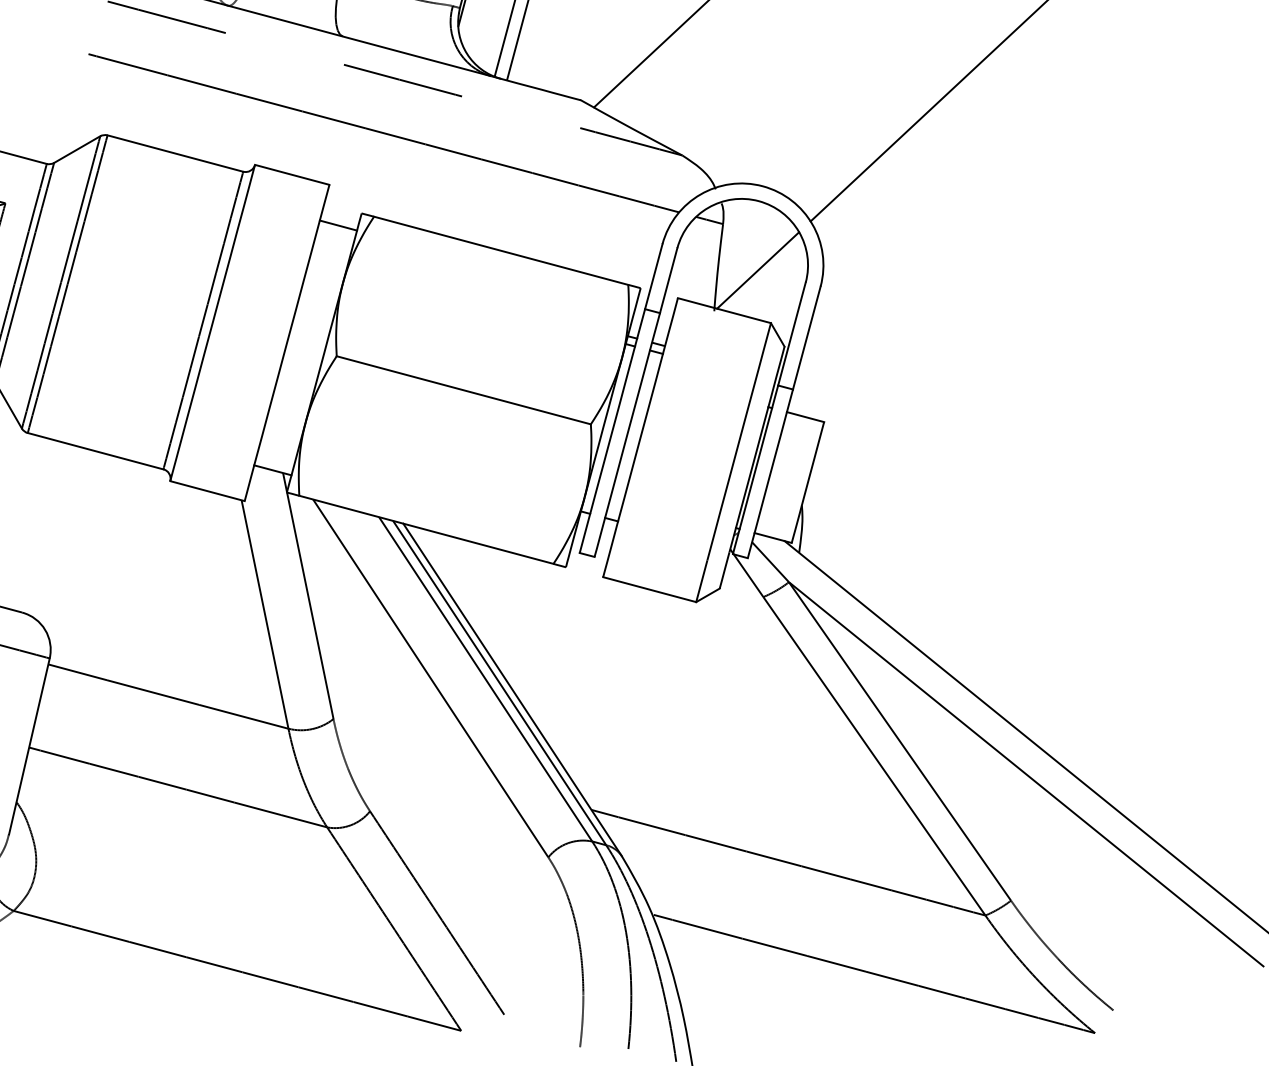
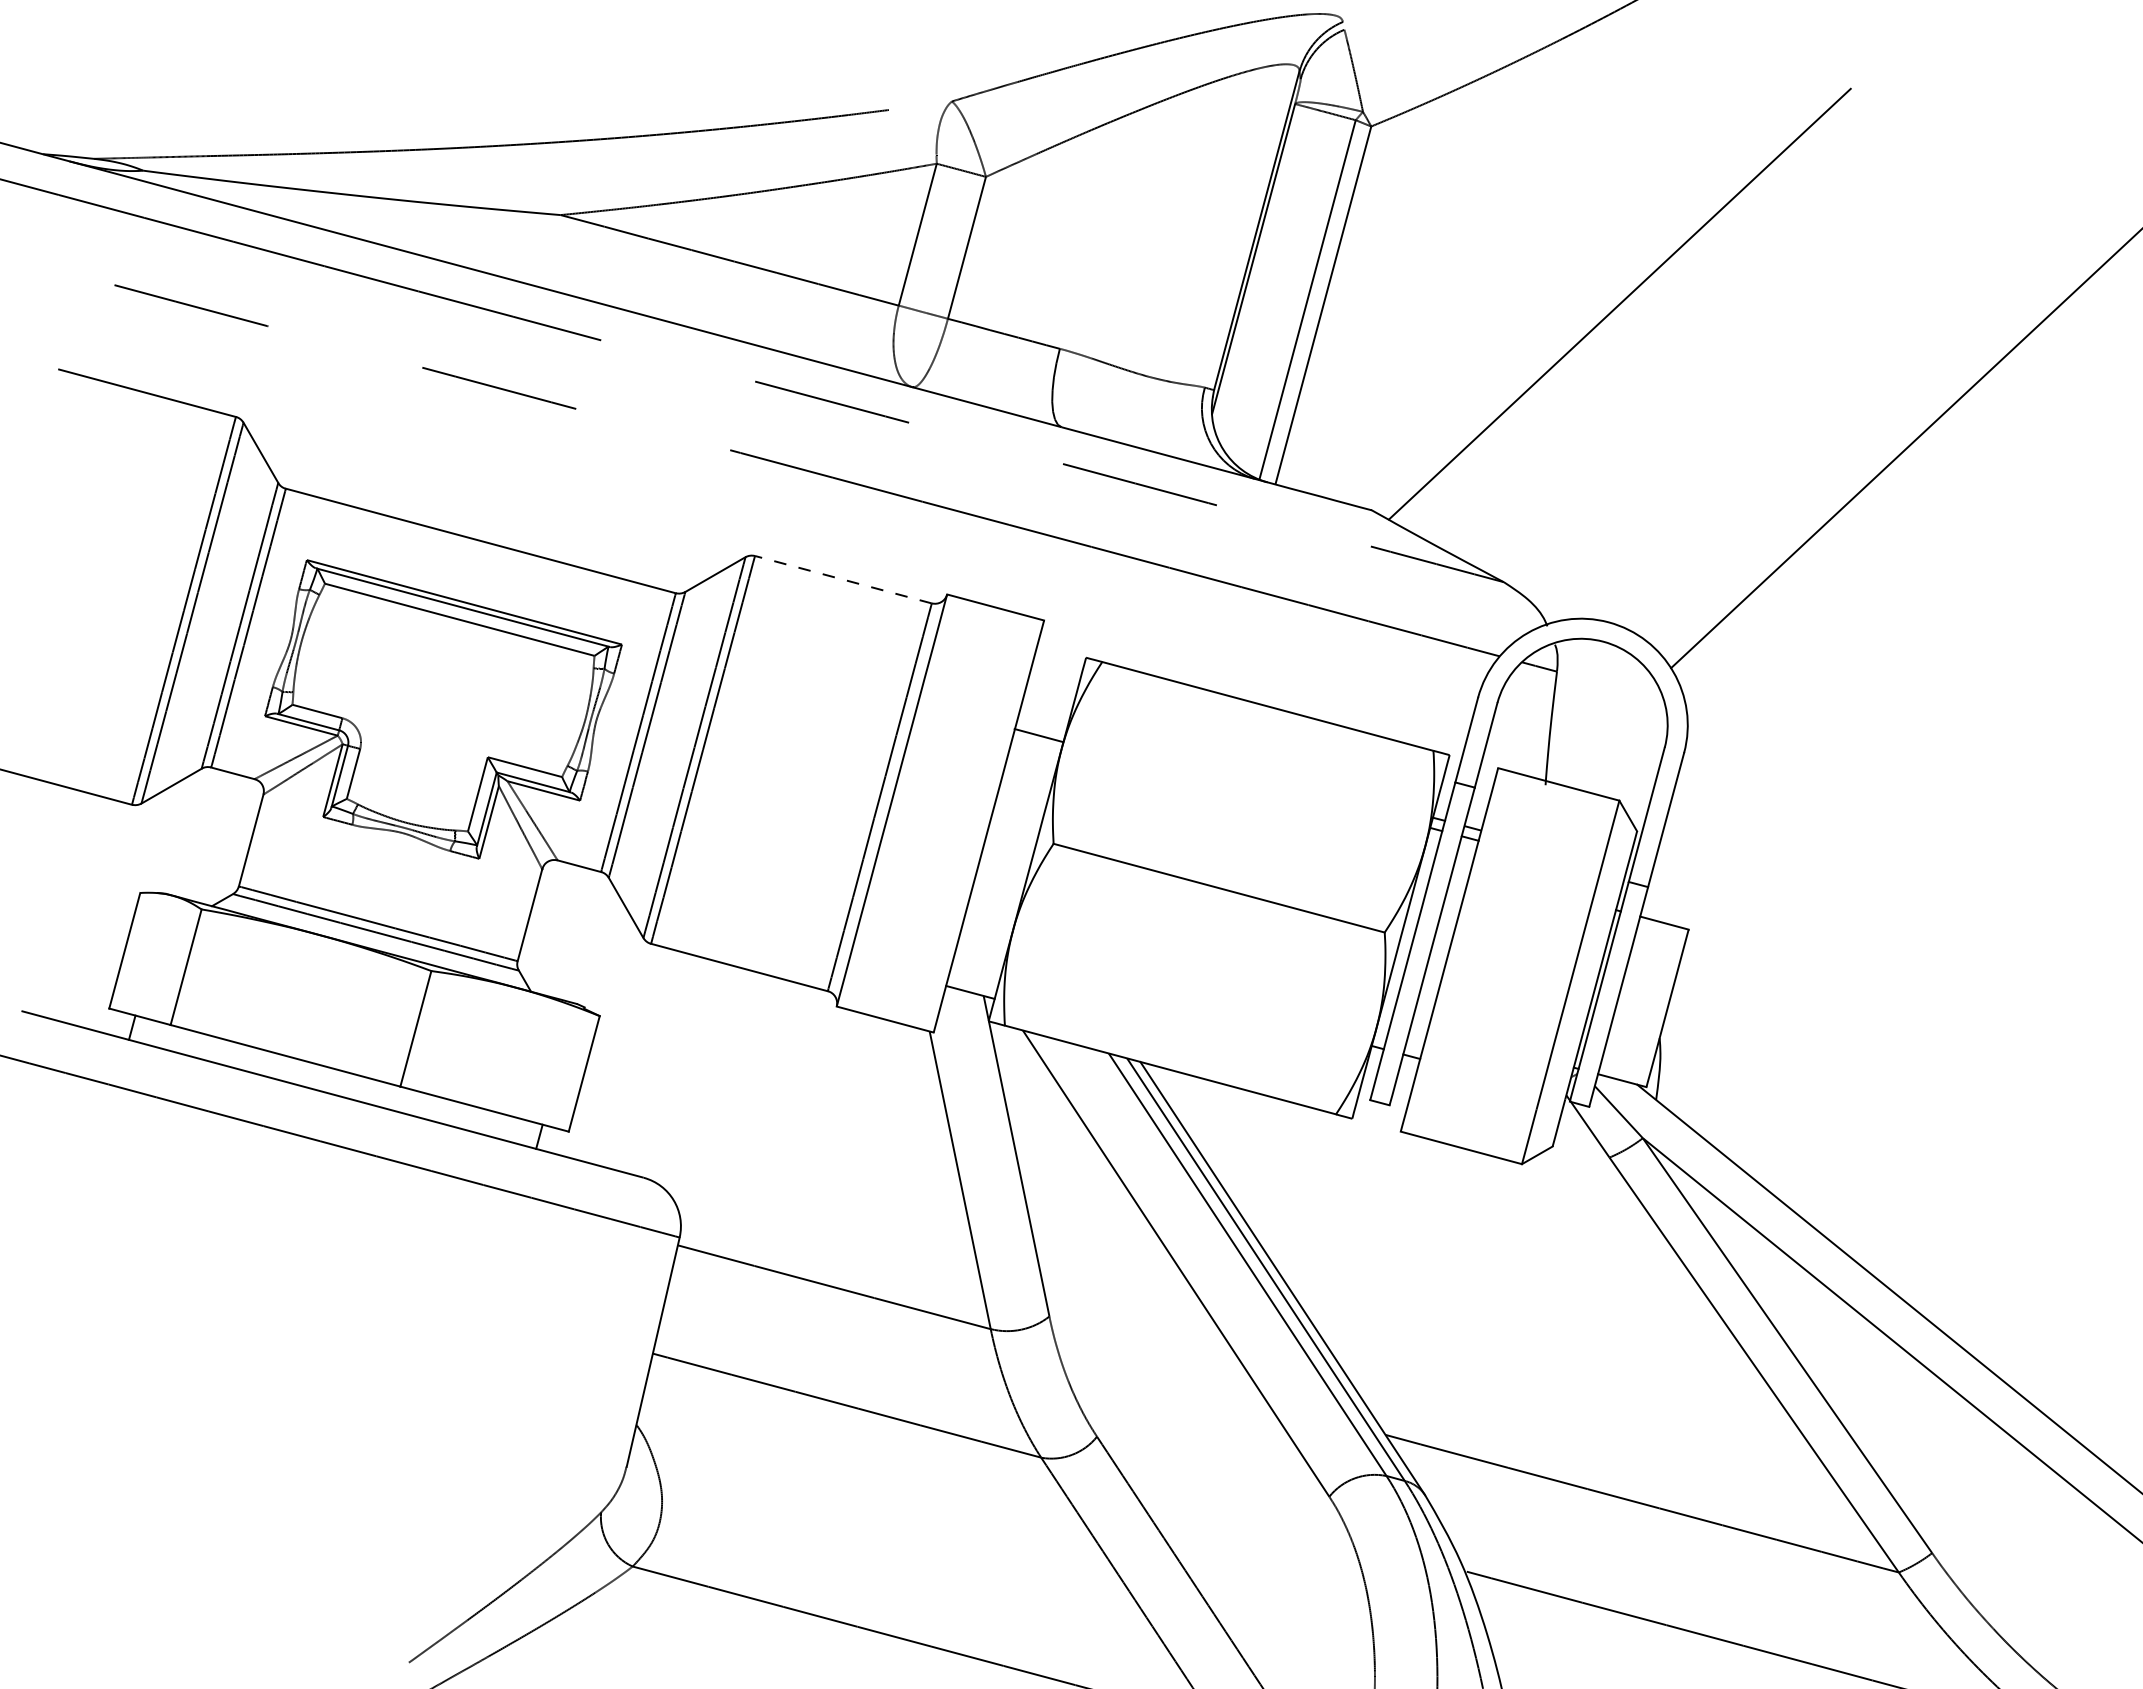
line: (175, 153) -> (843, 579), solid -> dashed
line: (338, 225) -> (1038, 735), moved
line: (758, 270) -> (1602, 731), removed

